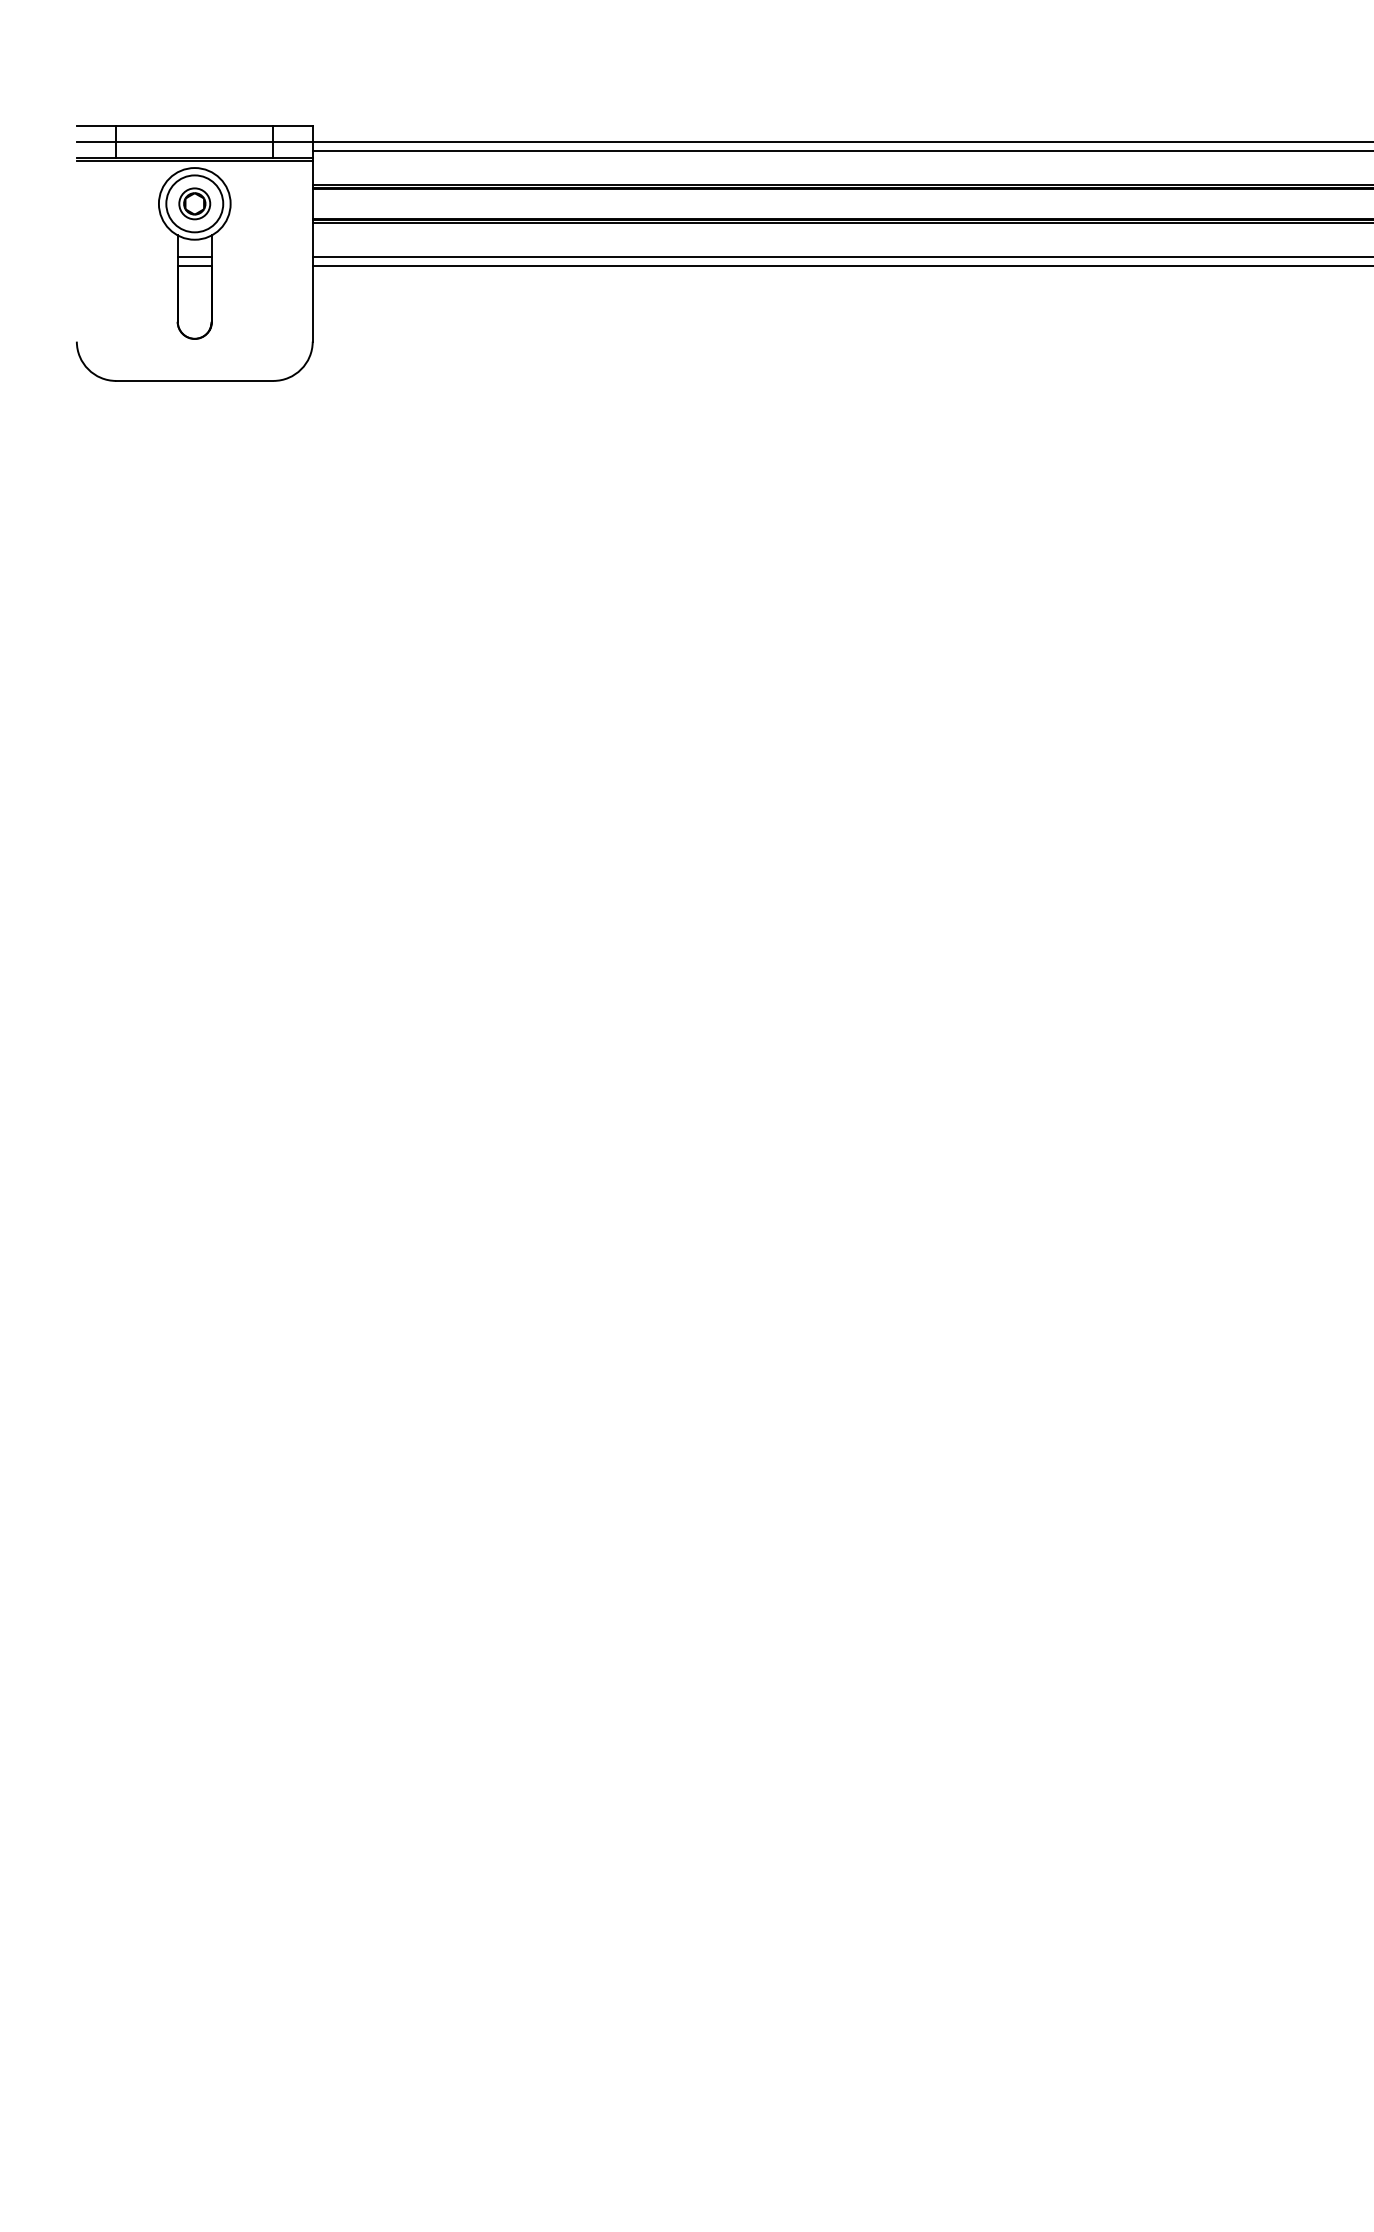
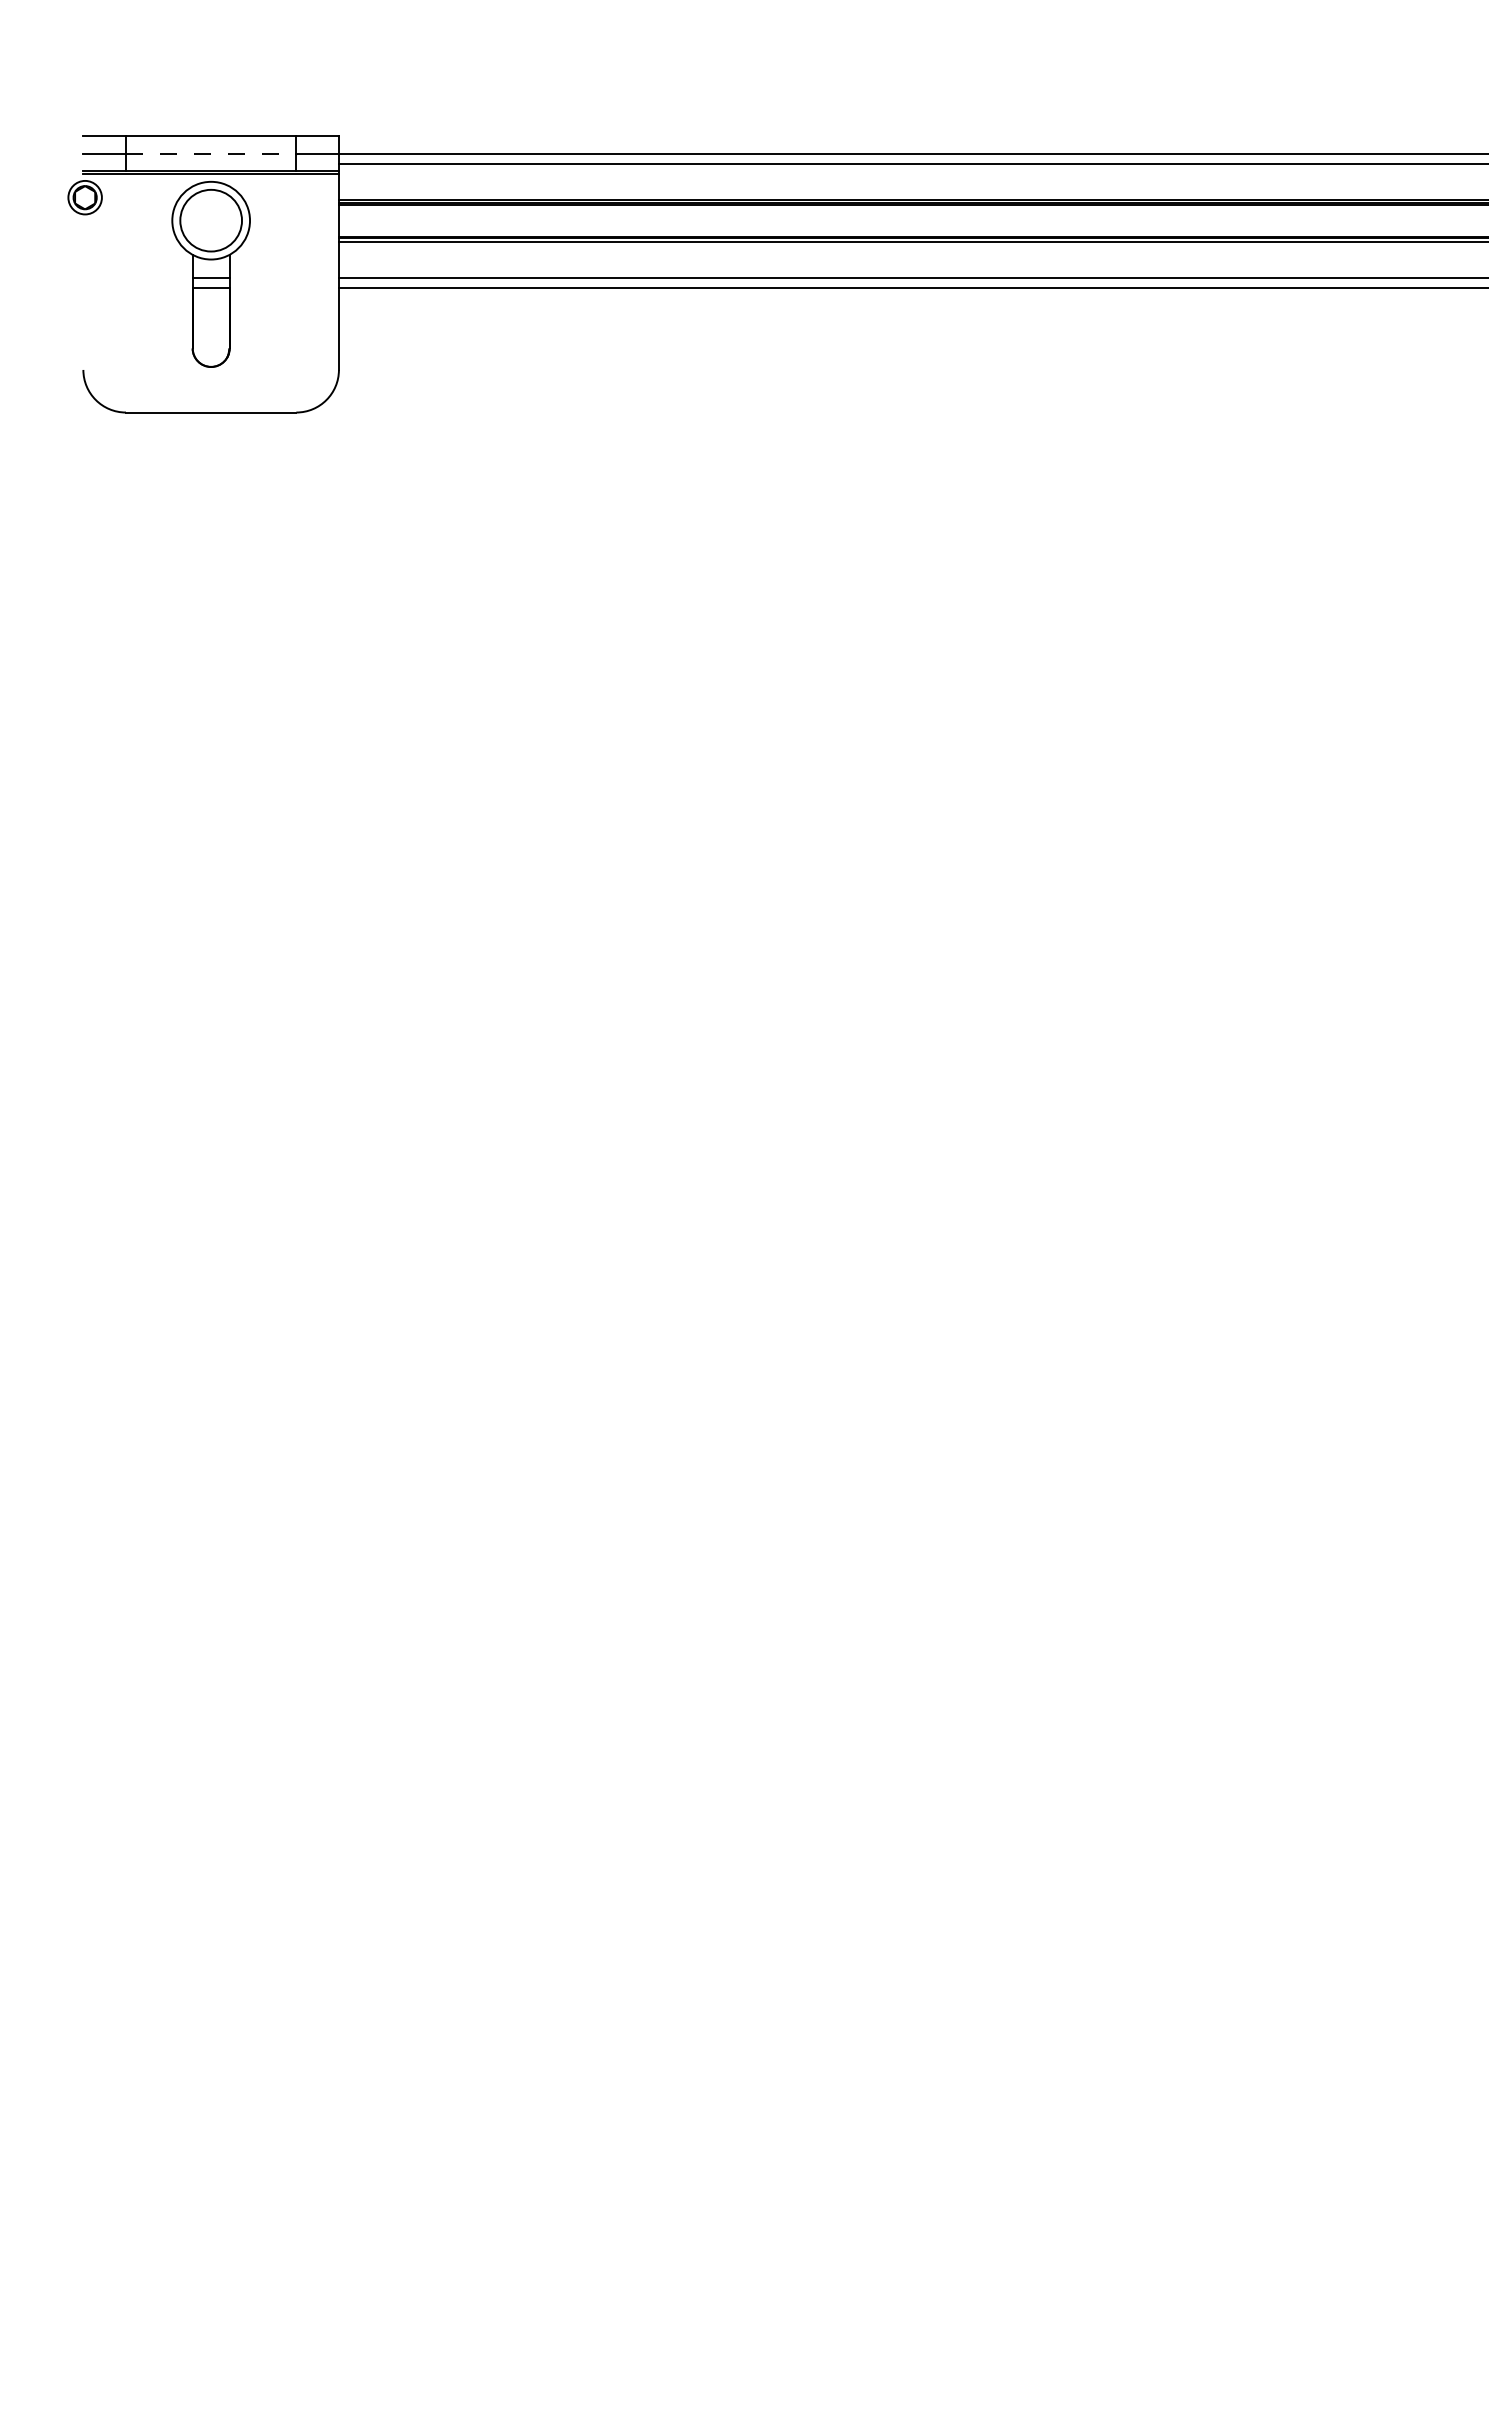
line: (195, 141) -> (211, 153), solid -> dashed
part: (194, 203) -> (84, 197), moved

